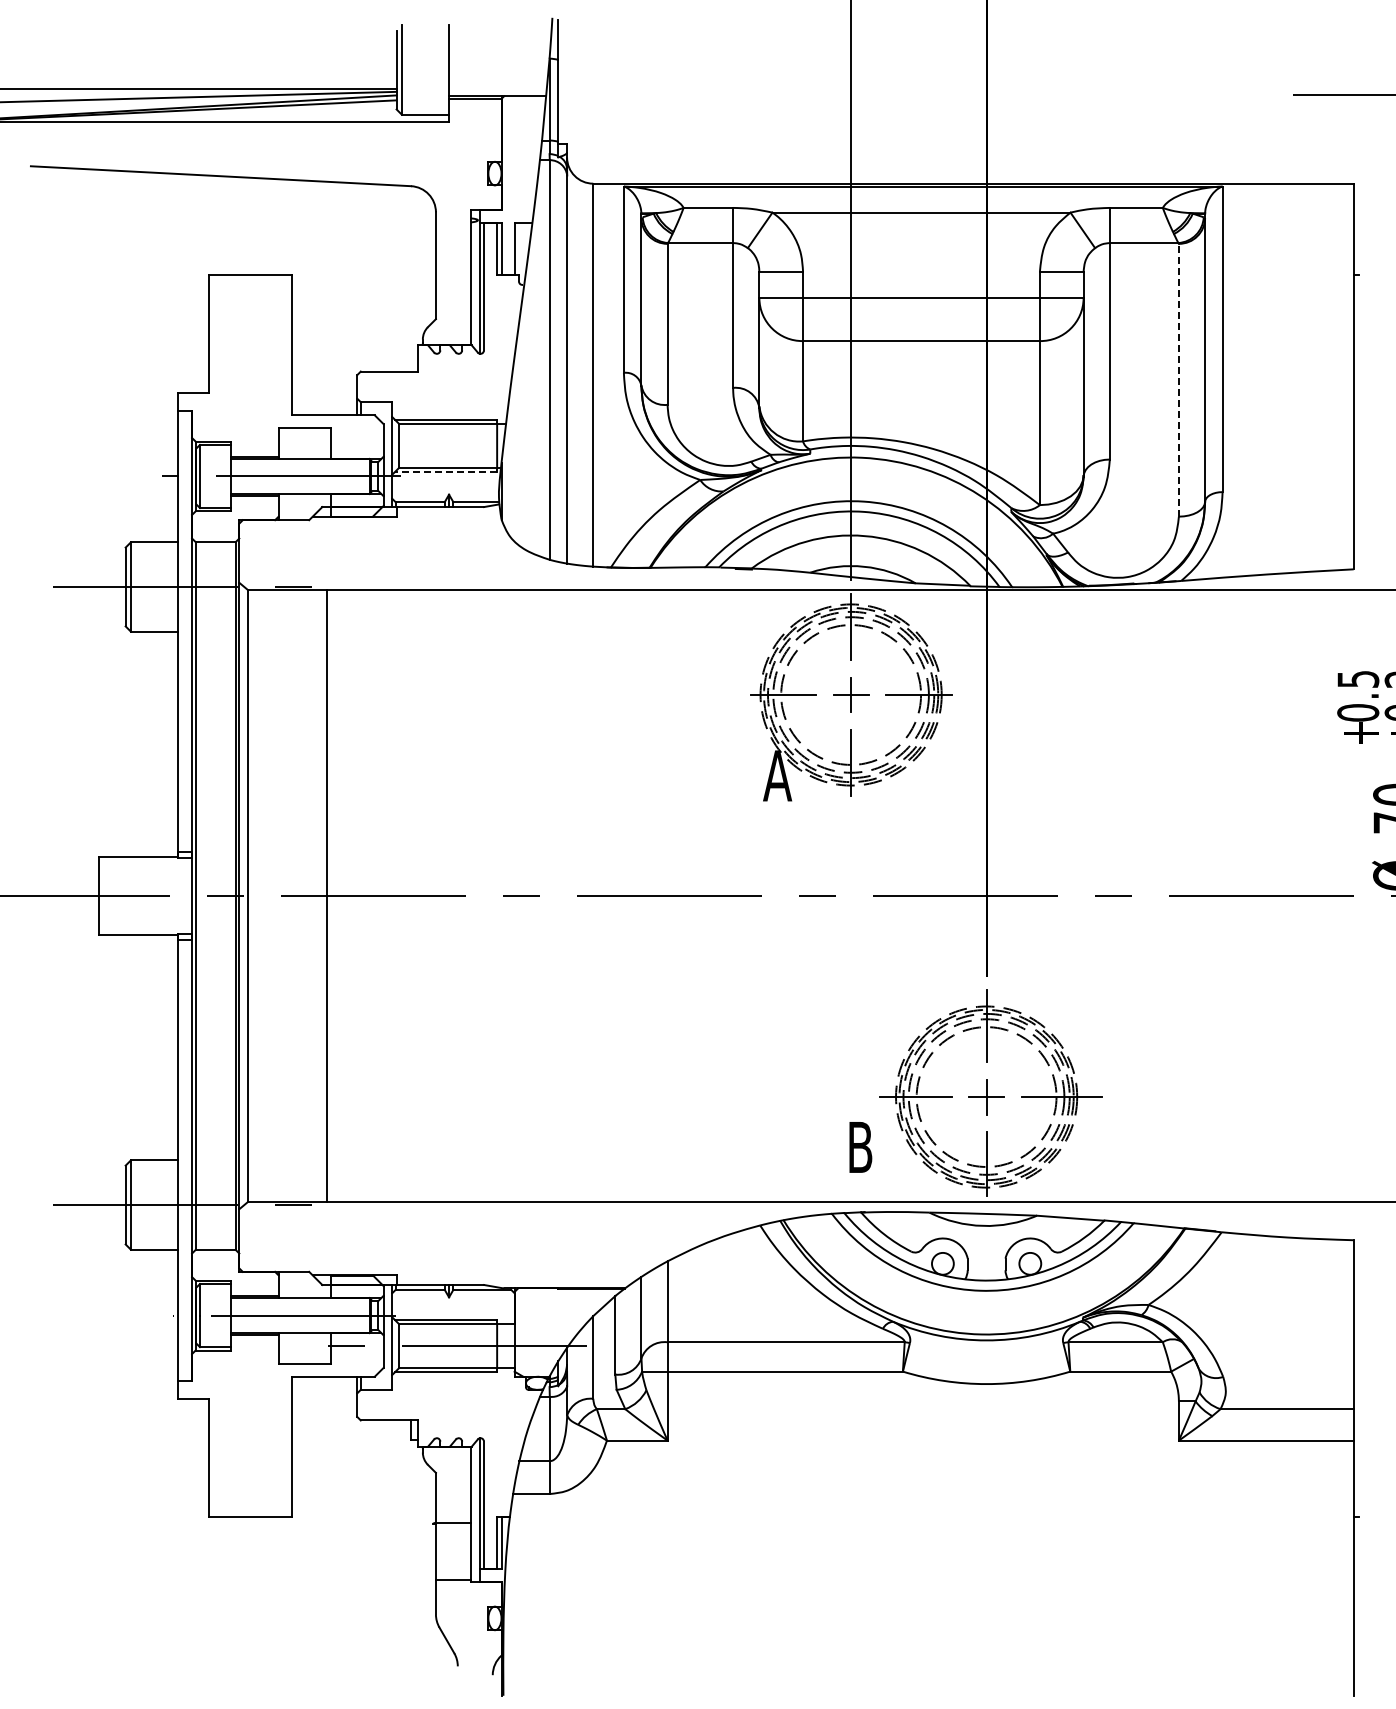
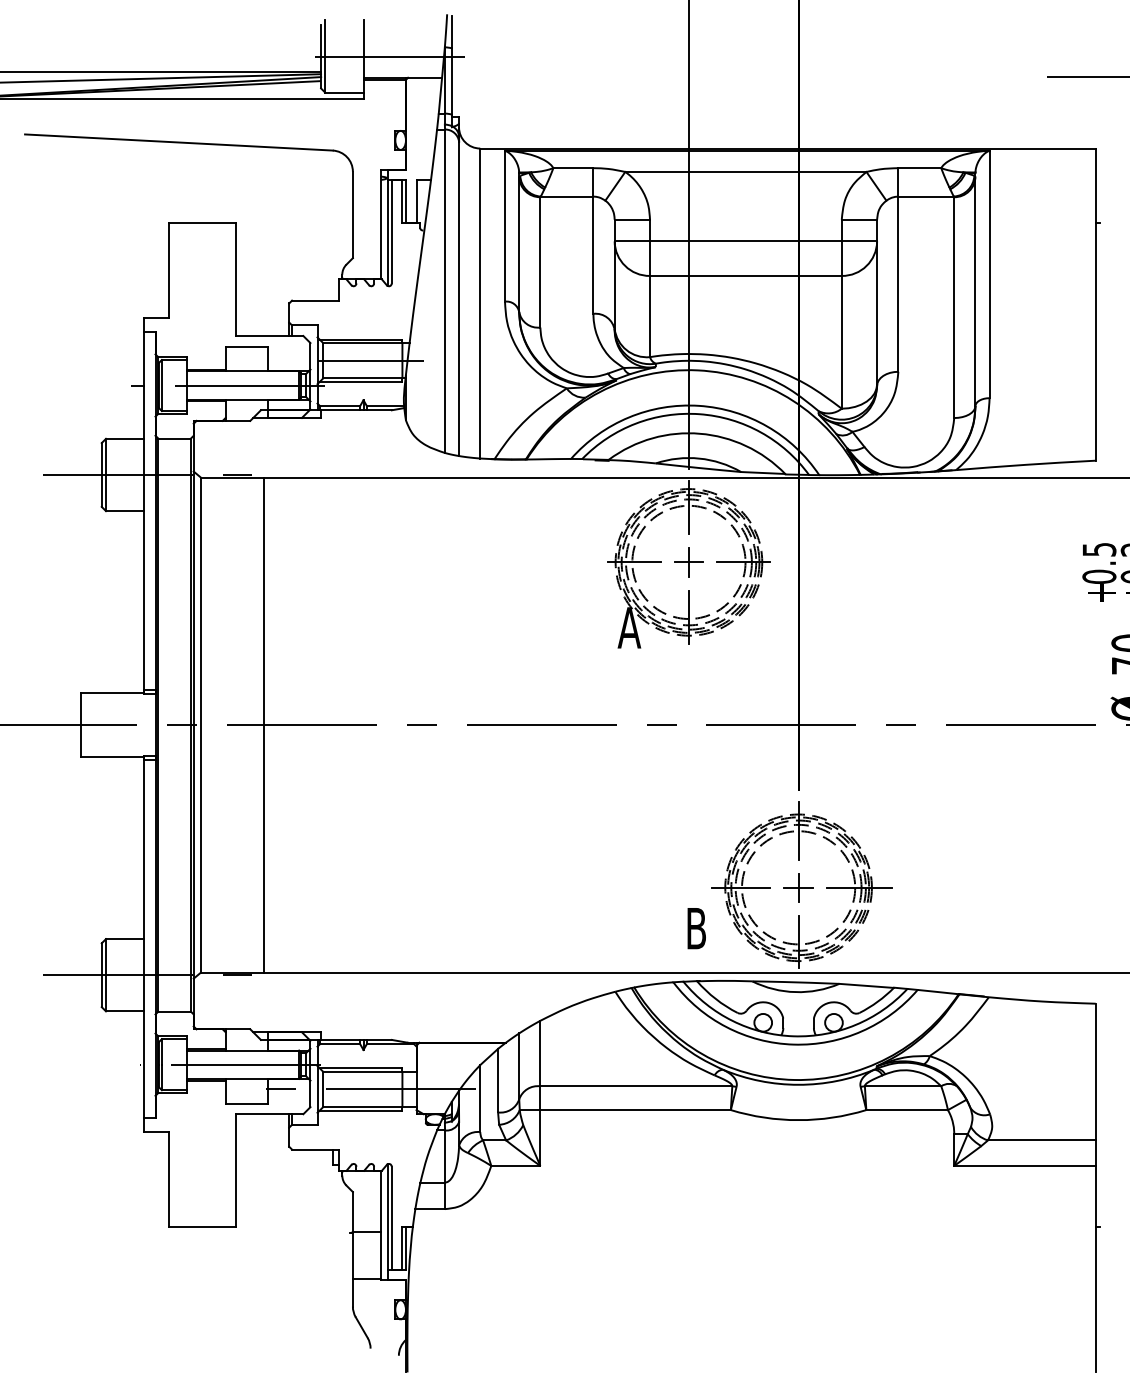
line: (475, 70) -> (384, 56), added
line: (1178, 379) -> (953, 307), dashed -> solid
line: (457, 445) -> (370, 360), added
line: (445, 472) -> (360, 382), dashed -> solid

